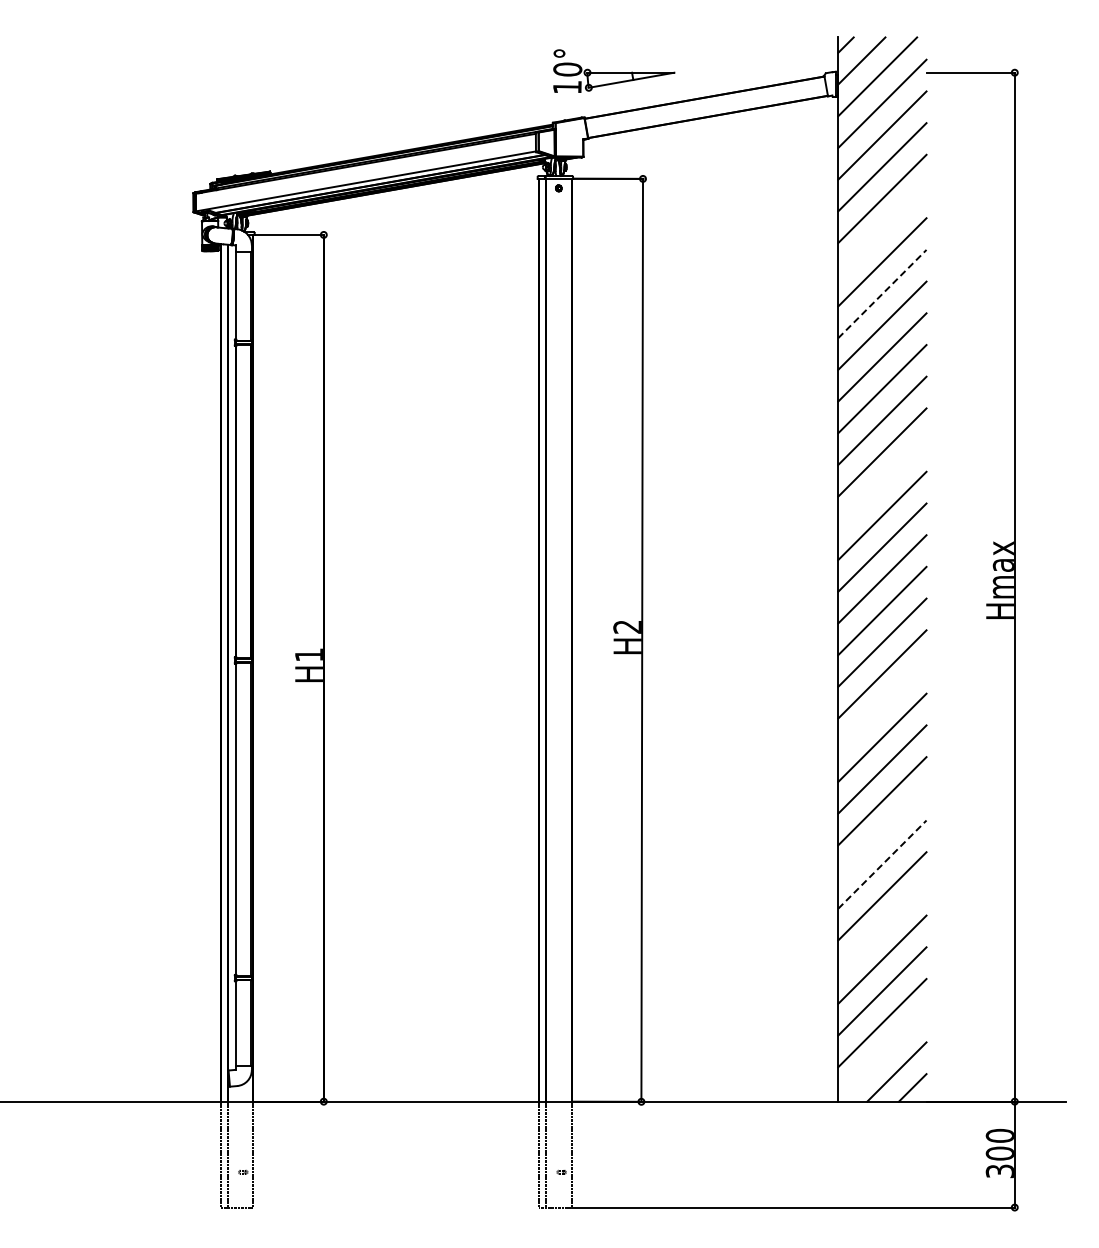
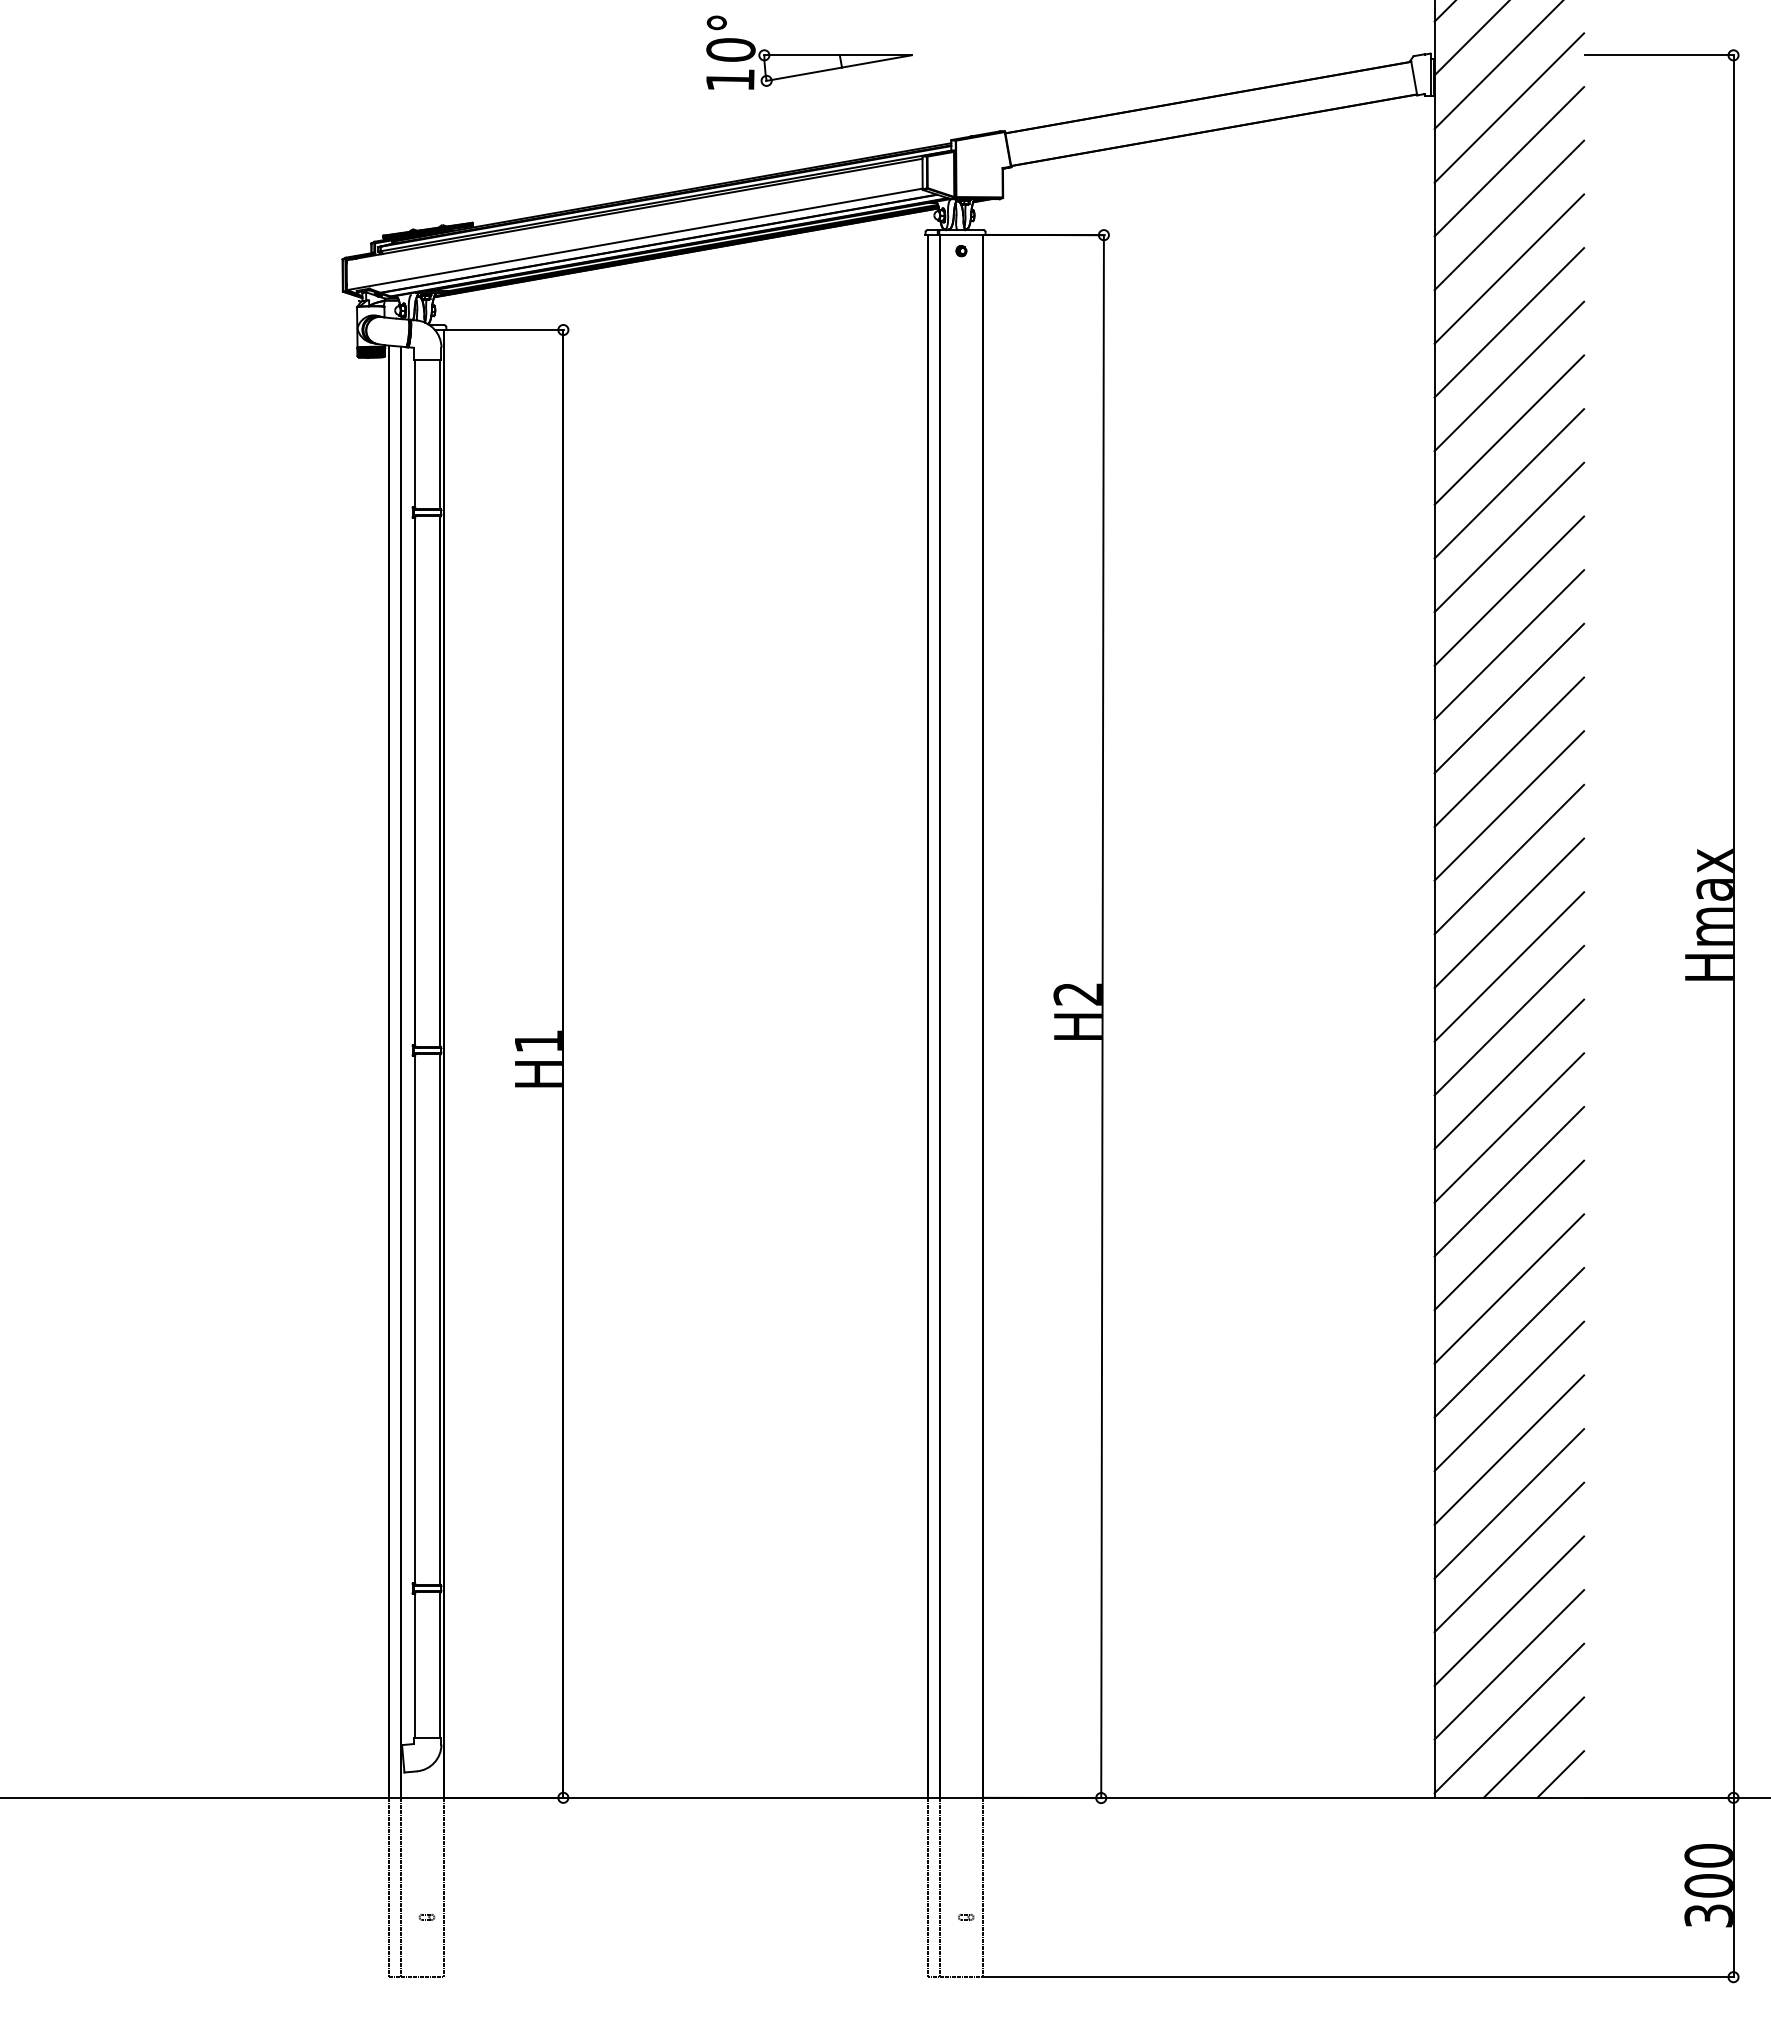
part: (614, 70) -> (810, 51), moved
line: (882, 230) -> (1509, 322), added
line: (882, 293) -> (1509, 429), dashed -> solid
line: (882, 484) -> (1509, 752), added
line: (882, 706) -> (1509, 1128), added
line: (882, 832) -> (1509, 1342), added
line: (882, 864) -> (1509, 1396), dashed -> solid
line: (882, 927) -> (1509, 1502), added
line: (882, 1054) -> (1509, 1717), added

